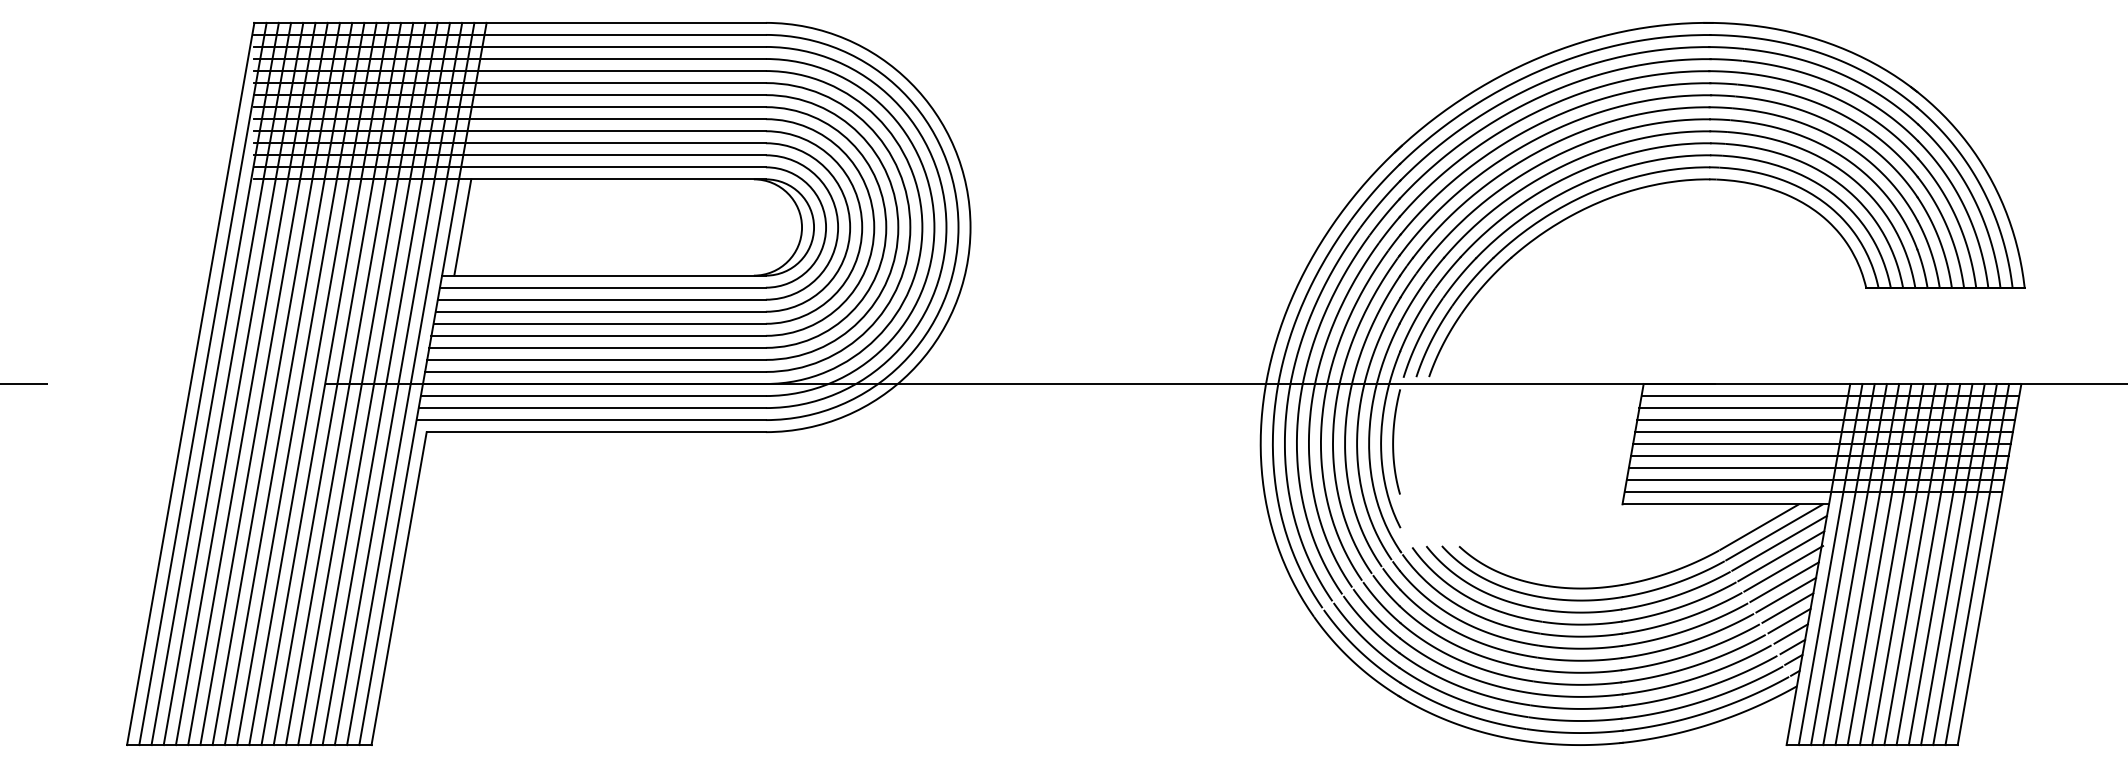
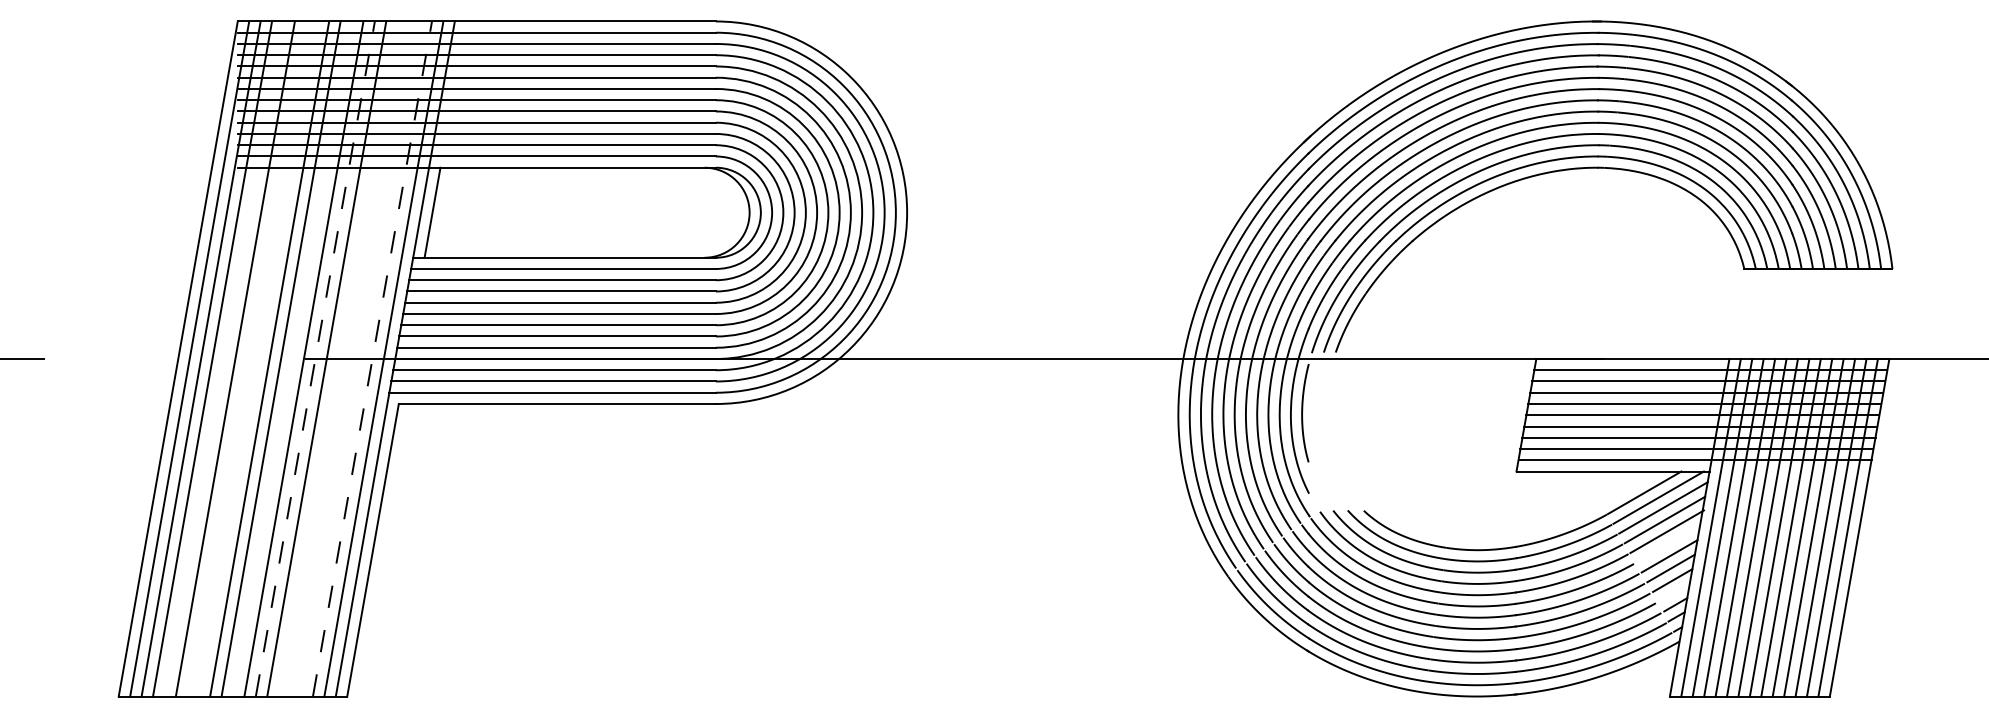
line: (239, 383) -> (223, 358), removed
line: (263, 383) -> (246, 358), removed
line: (275, 383) -> (257, 358), removed
line: (312, 383) -> (292, 358), removed
line: (337, 383) -> (315, 358), solid -> dashed
line: (361, 383) -> (337, 358), removed
line: (373, 383) -> (349, 358), removed
line: (386, 383) -> (361, 358), removed
line: (398, 383) -> (372, 358), solid -> dashed
line: (1784, 582) -> (1667, 544), removed
line: (1790, 633) -> (1673, 592), removed

